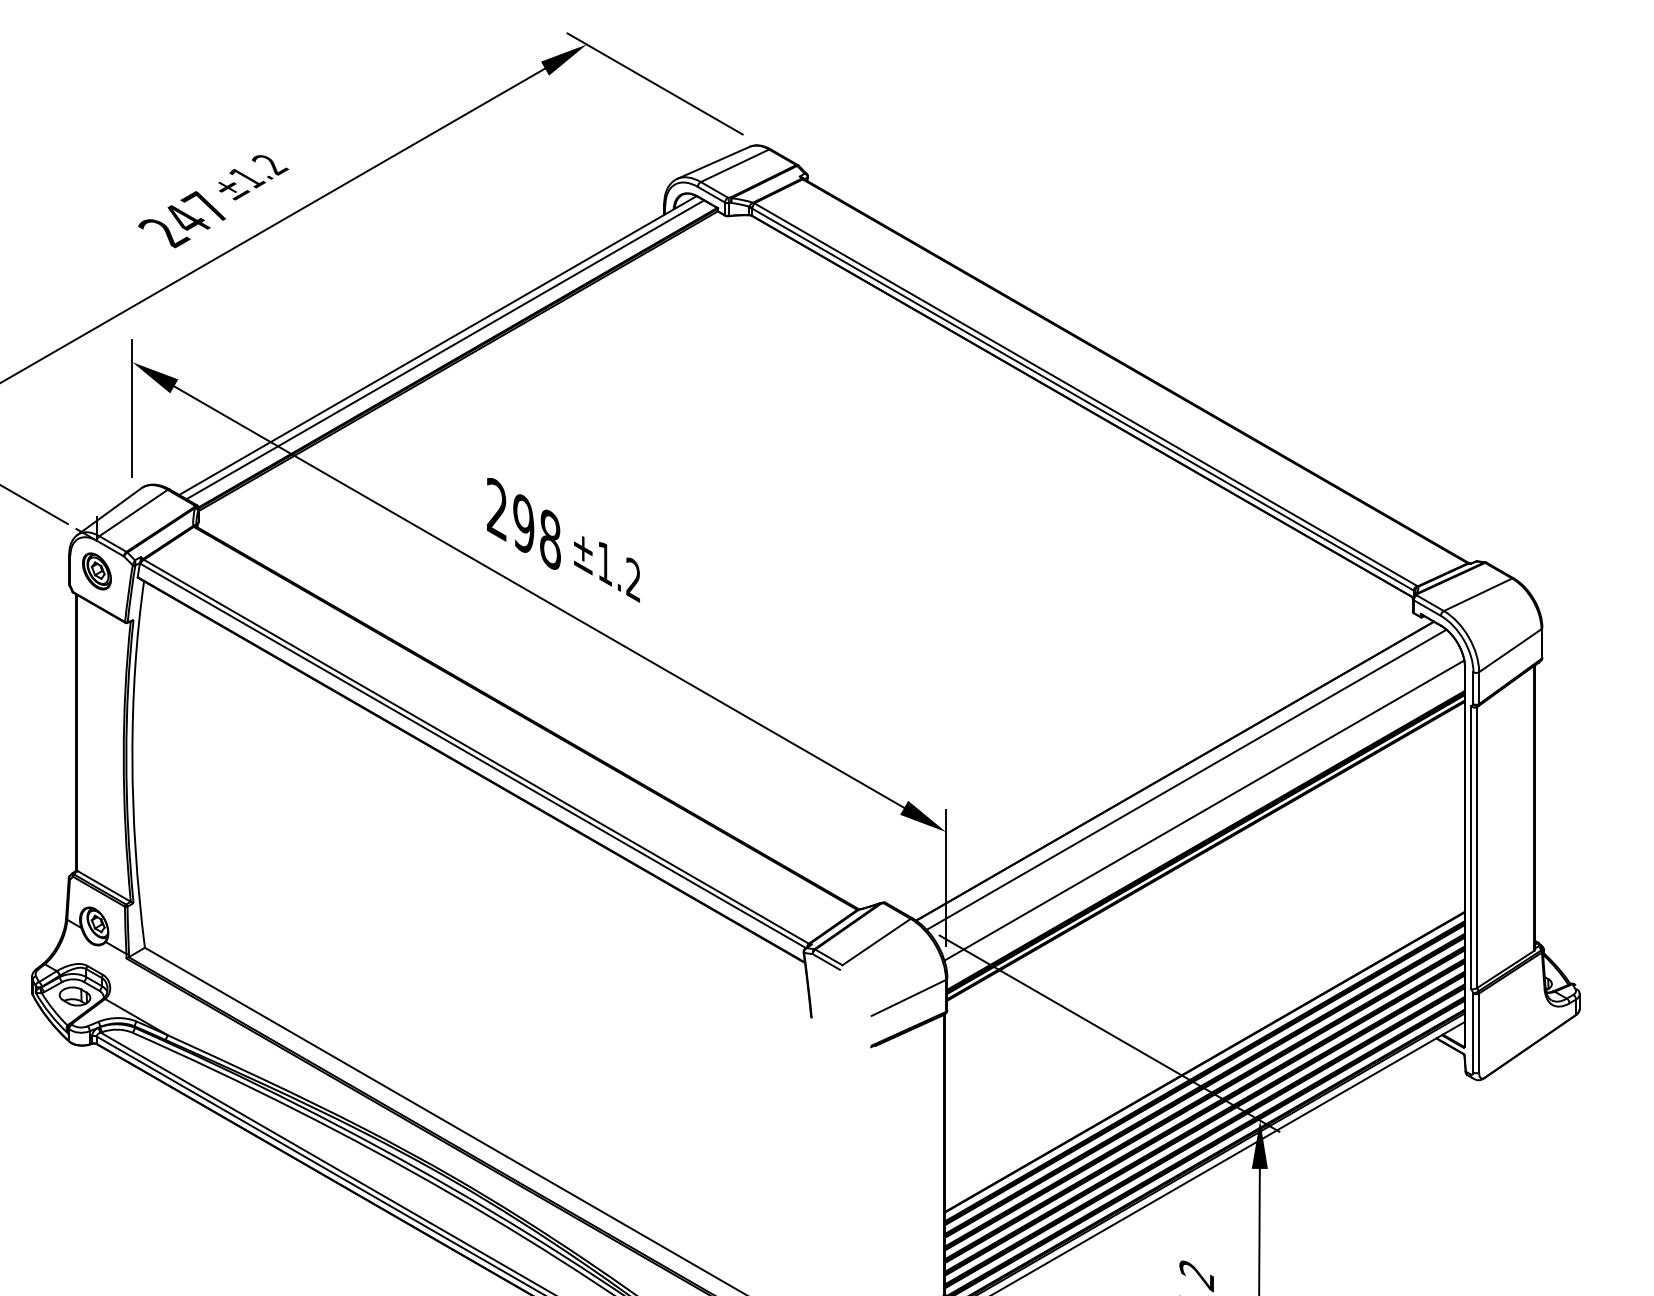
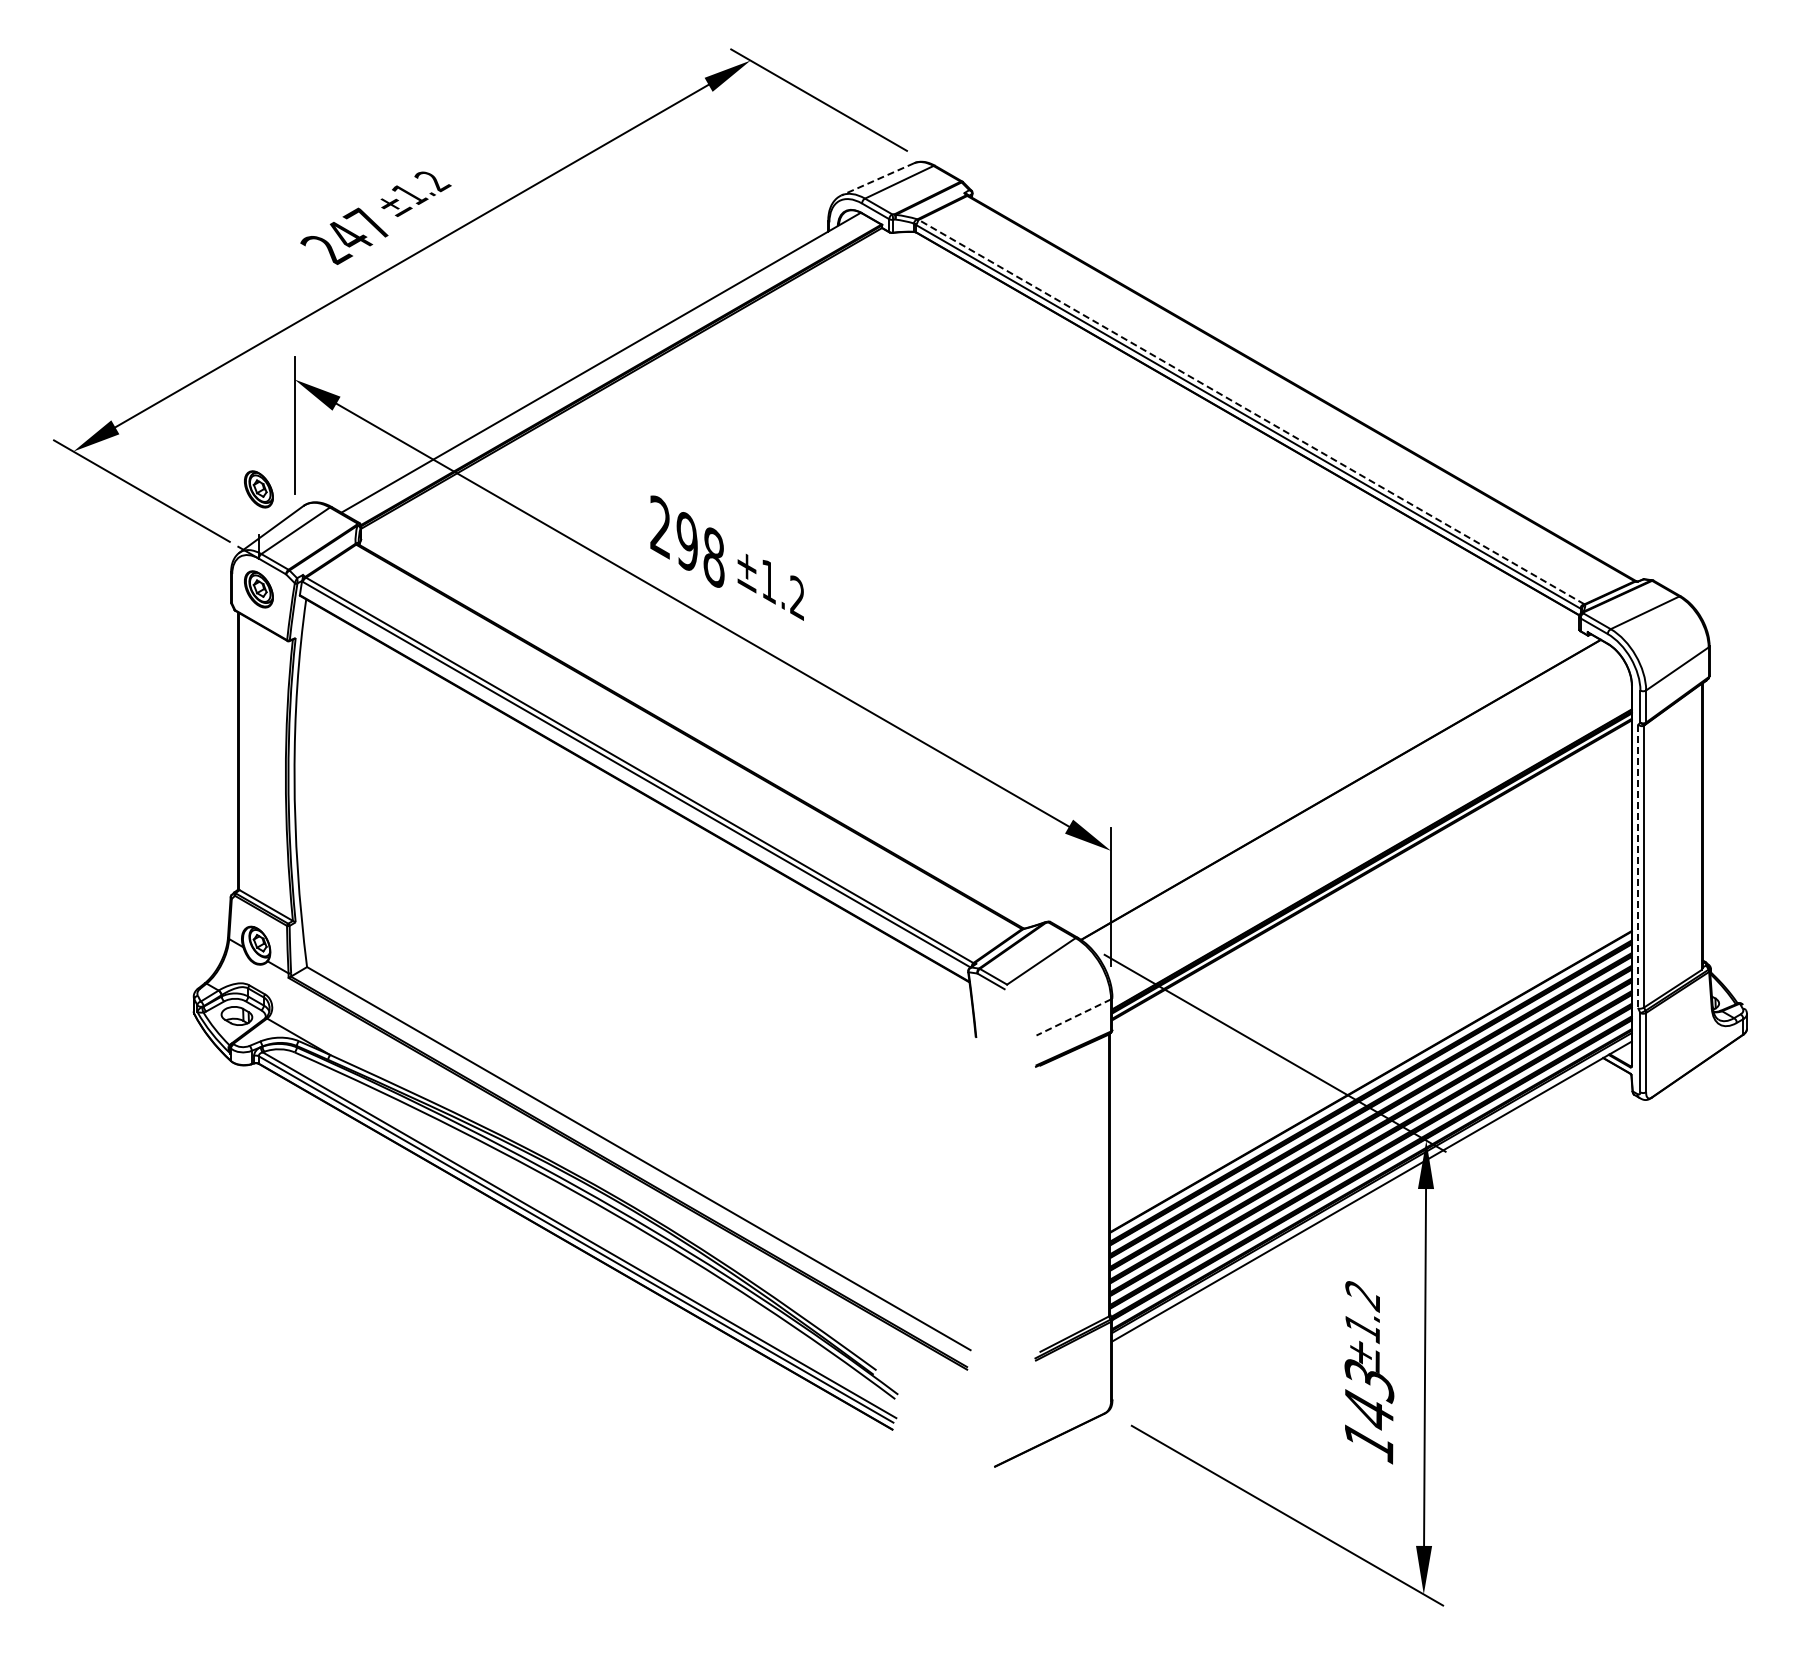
line: (713, 163) -> (877, 179), solid -> dashed
line: (445, 349) -> (608, 366), removed
line: (1085, 394) -> (1251, 411), solid -> dashed
part: (96, 471) -> (258, 489), added
line: (1186, 779) -> (1352, 798), removed
line: (1204, 809) -> (1370, 828), removed
line: (1471, 848) -> (1638, 867), solid -> dashed
line: (908, 997) -> (1073, 1017), solid -> dashed

